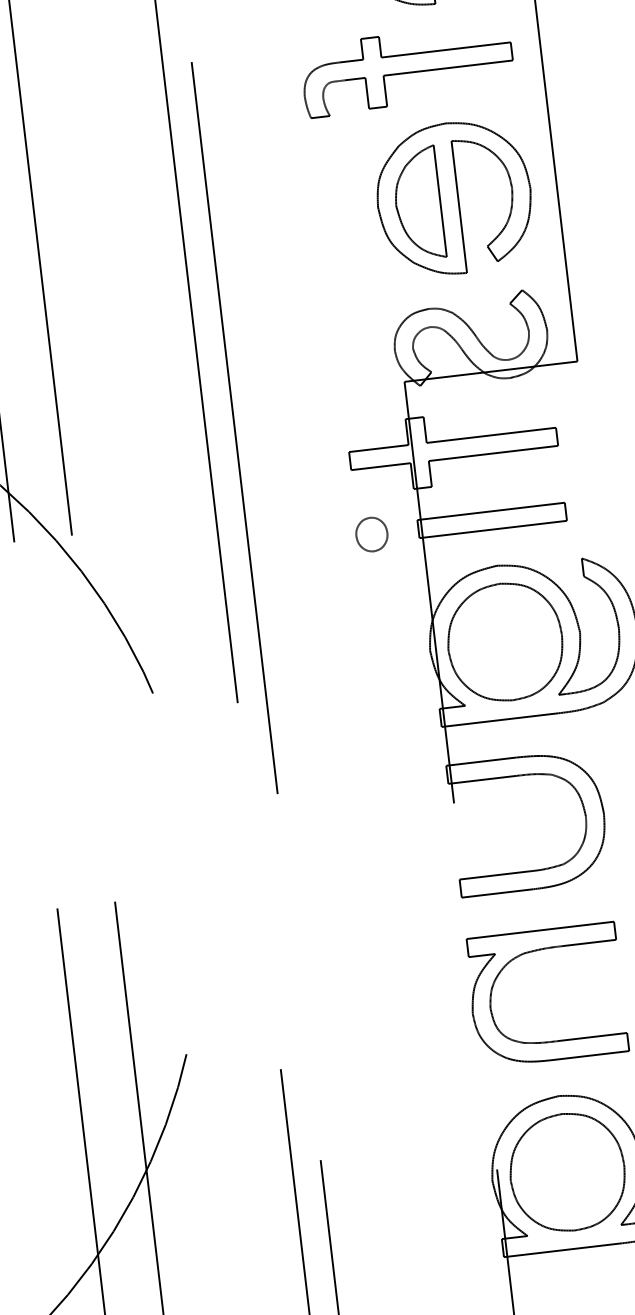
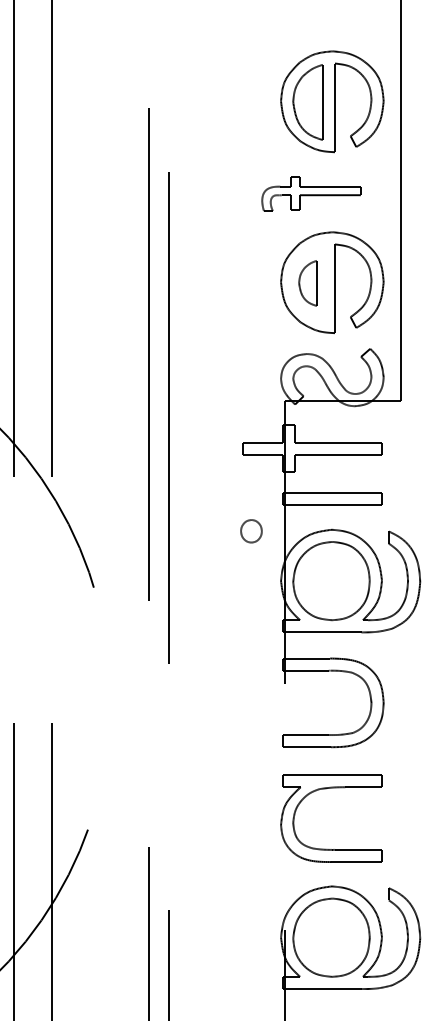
part: (407, 69) -> (311, 193), size x0.7
part: (417, 203) -> (307, 283), size x0.6
part: (371, 534) -> (251, 531), moved

